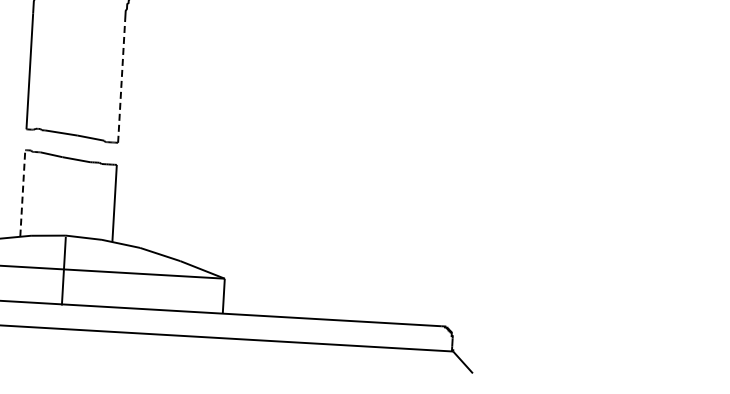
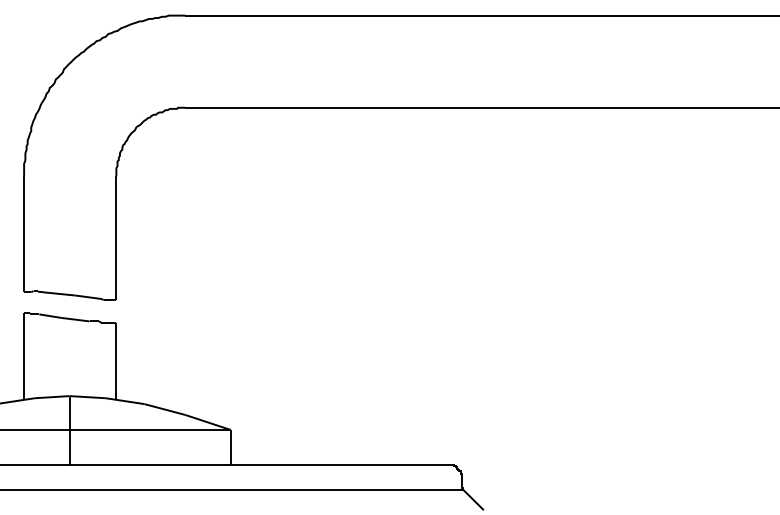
line: (121, 80) -> (116, 238), dashed -> solid
line: (23, 192) -> (24, 355), dashed -> solid

